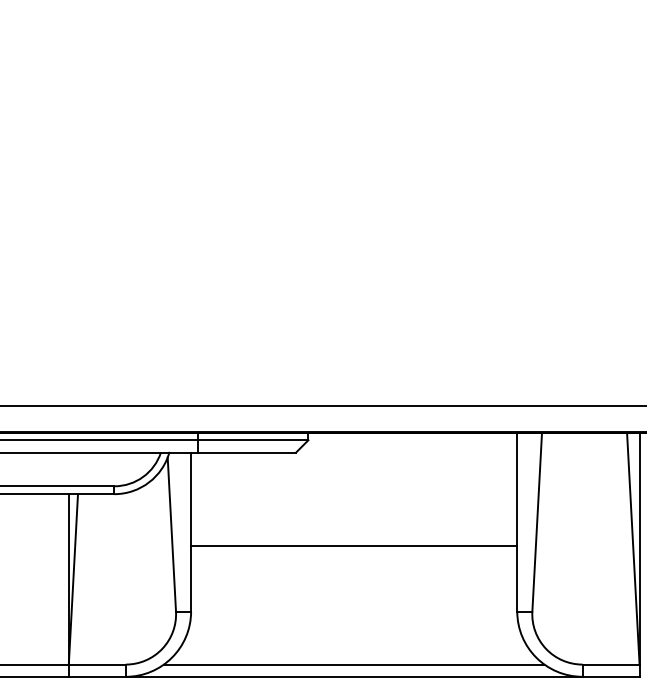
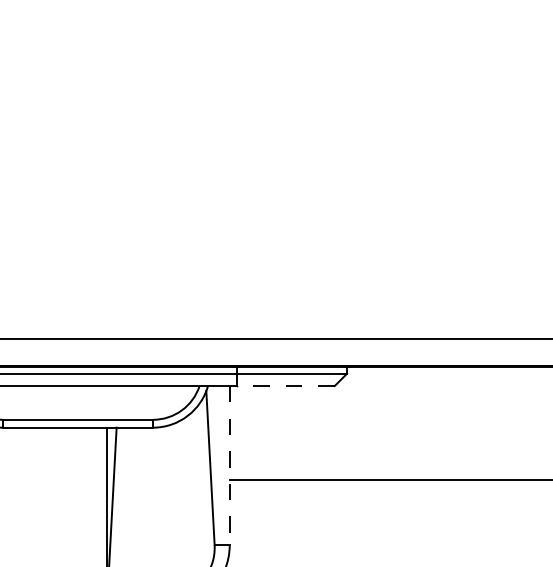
line: (247, 452) -> (286, 386), solid -> dashed
line: (191, 532) -> (230, 466), solid -> dashed

